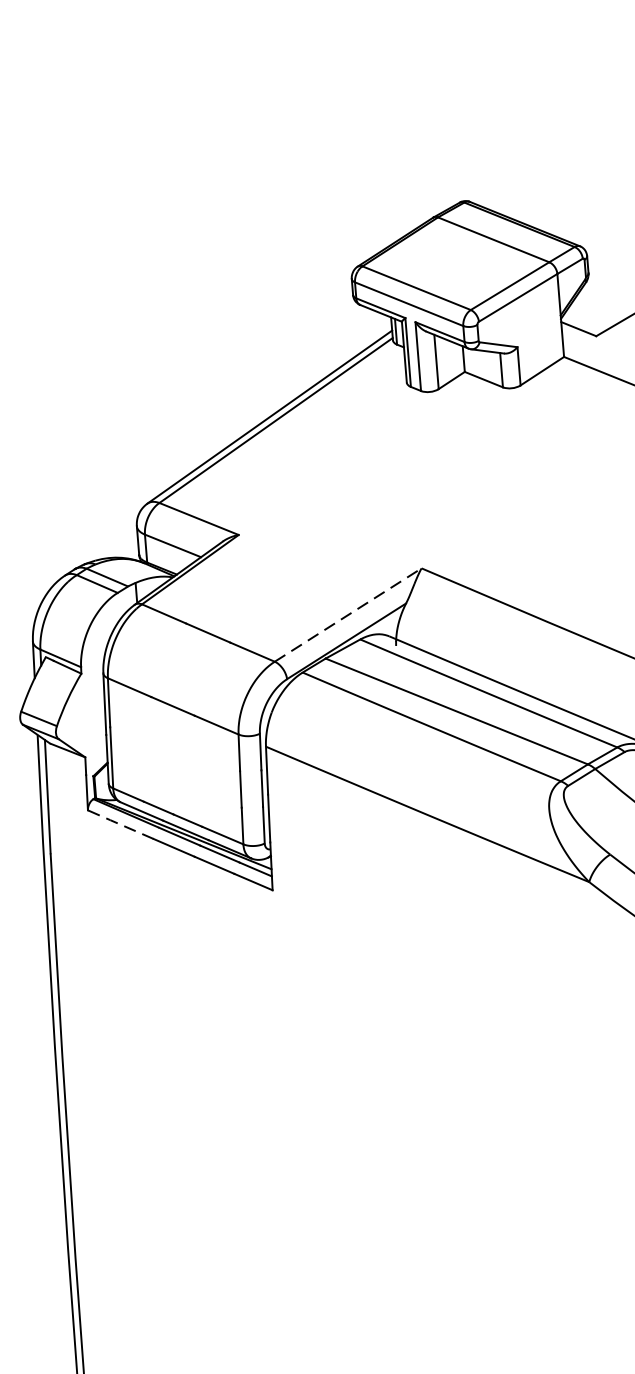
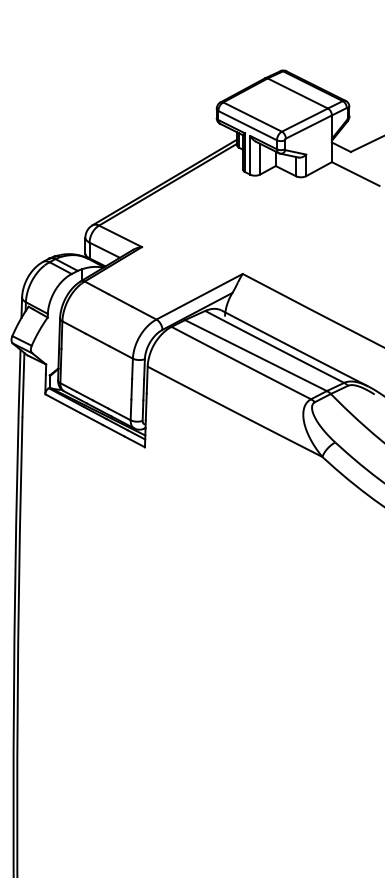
line: (347, 614) -> (199, 296), dashed -> solid
line: (119, 824) -> (62, 403), dashed -> solid

